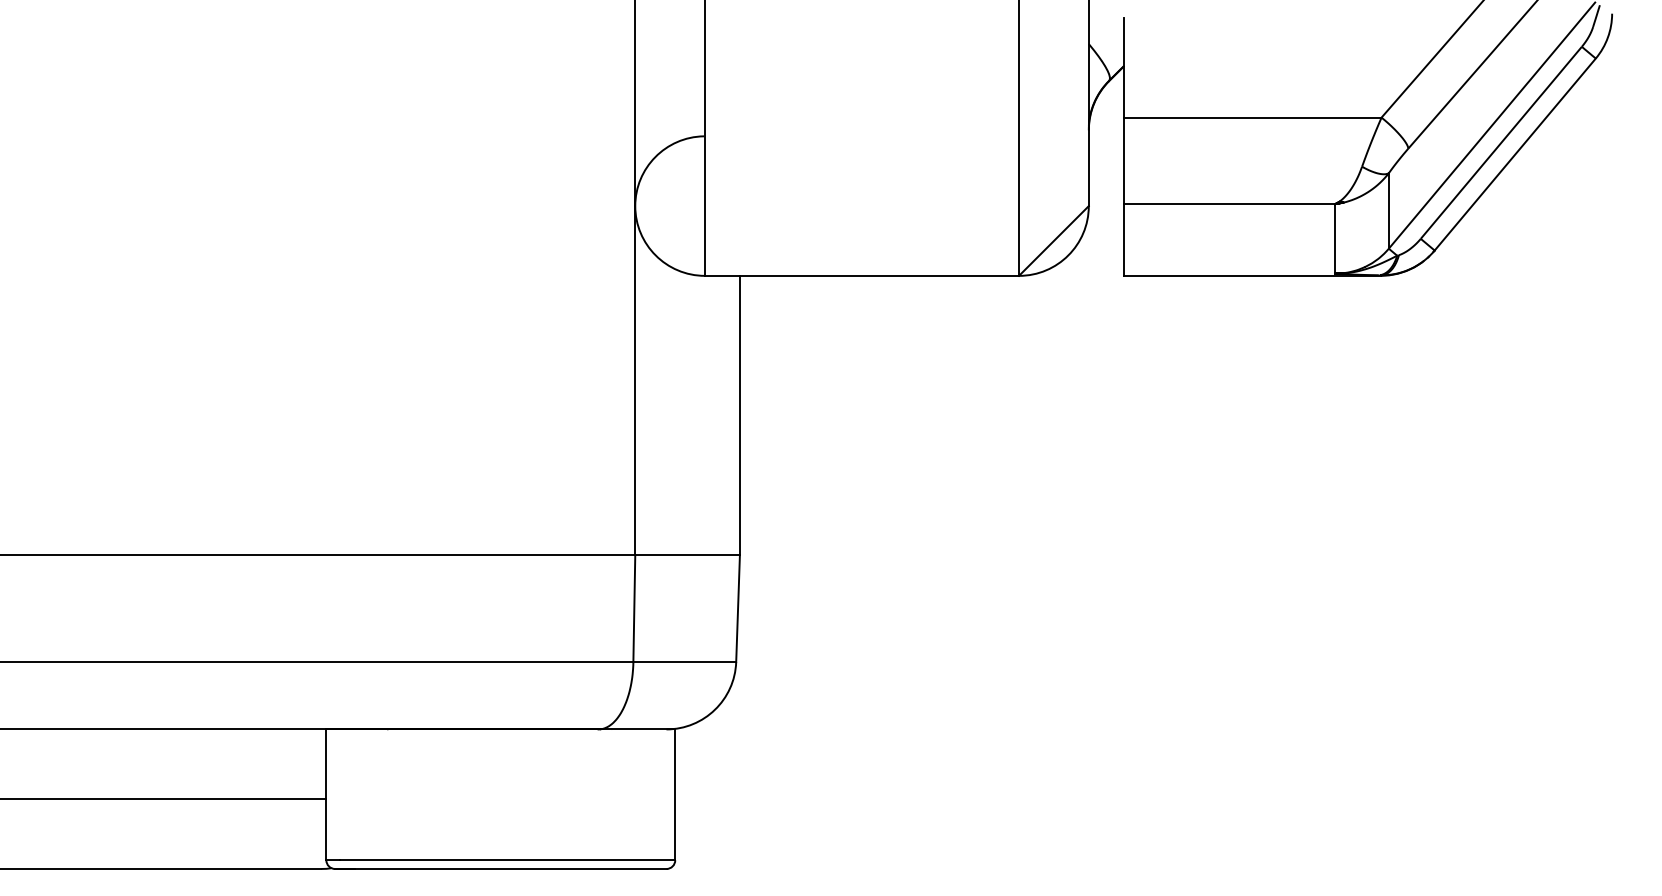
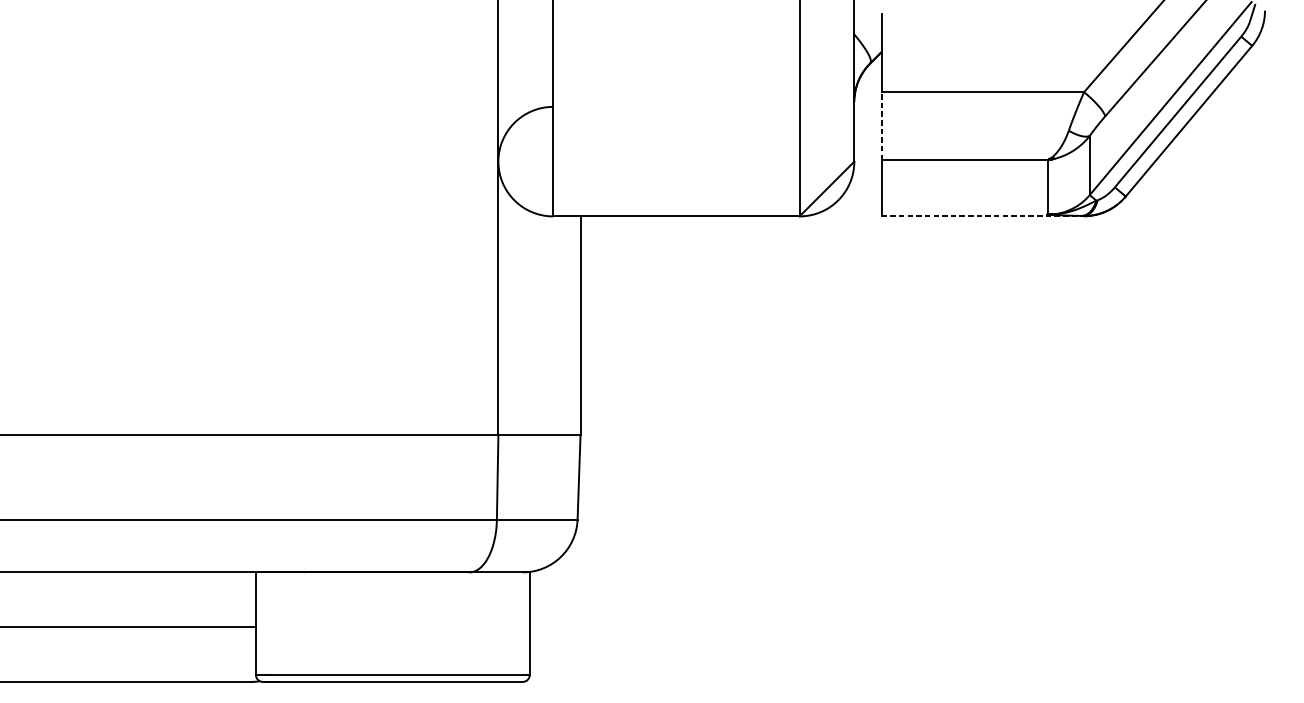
line: (1123, 160) -> (881, 125), solid -> dashed
line: (1252, 275) -> (982, 216), solid -> dashed

